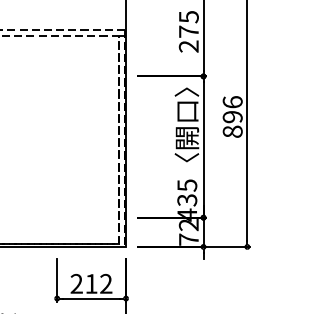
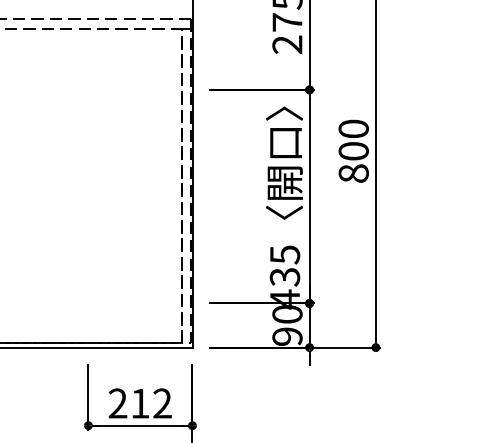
text: (232, 109) -> (353, 139), 896 -> 800
text: (188, 232) -> (286, 325), 72 -> 90

